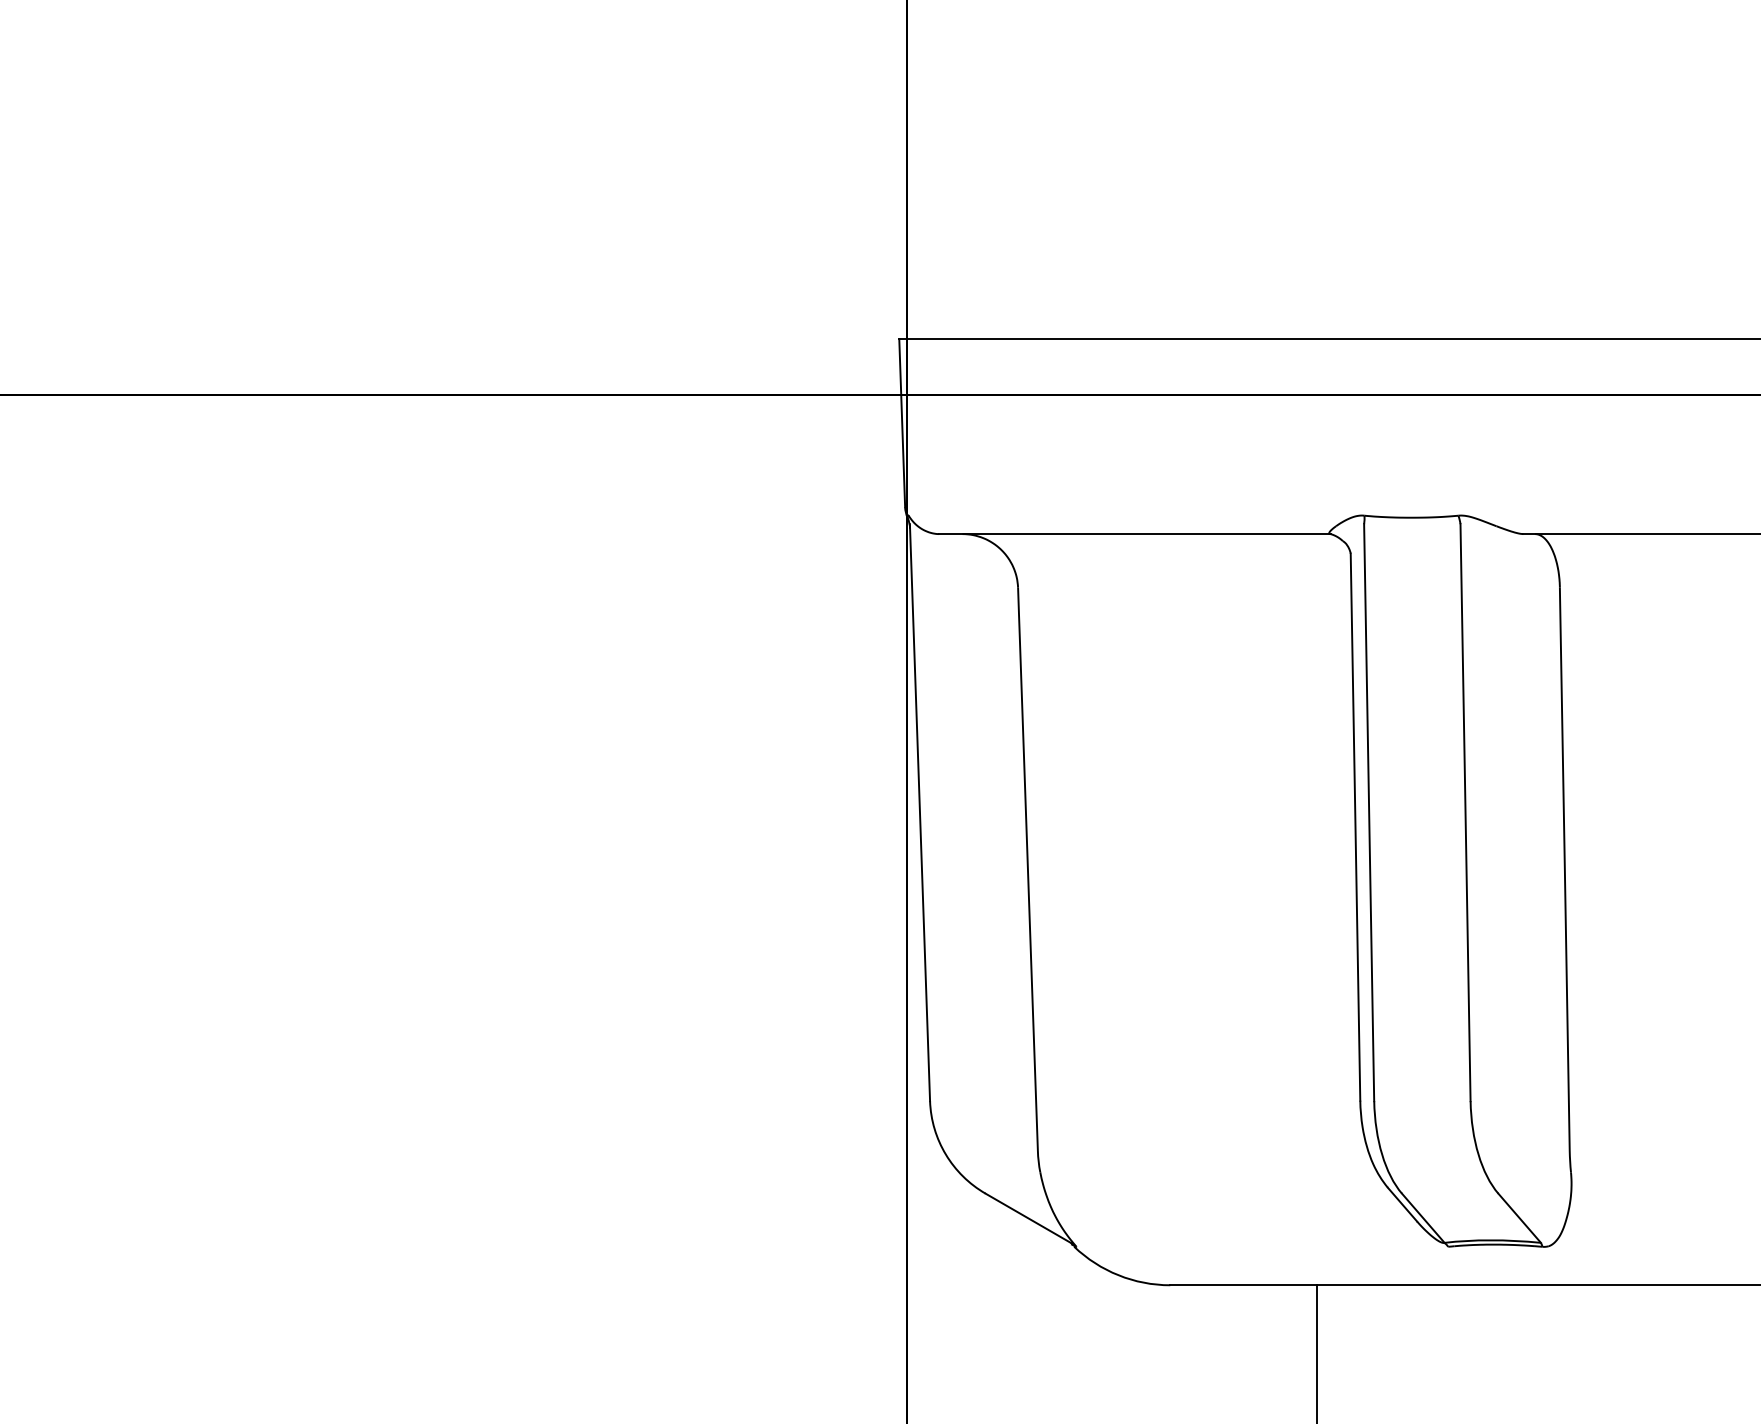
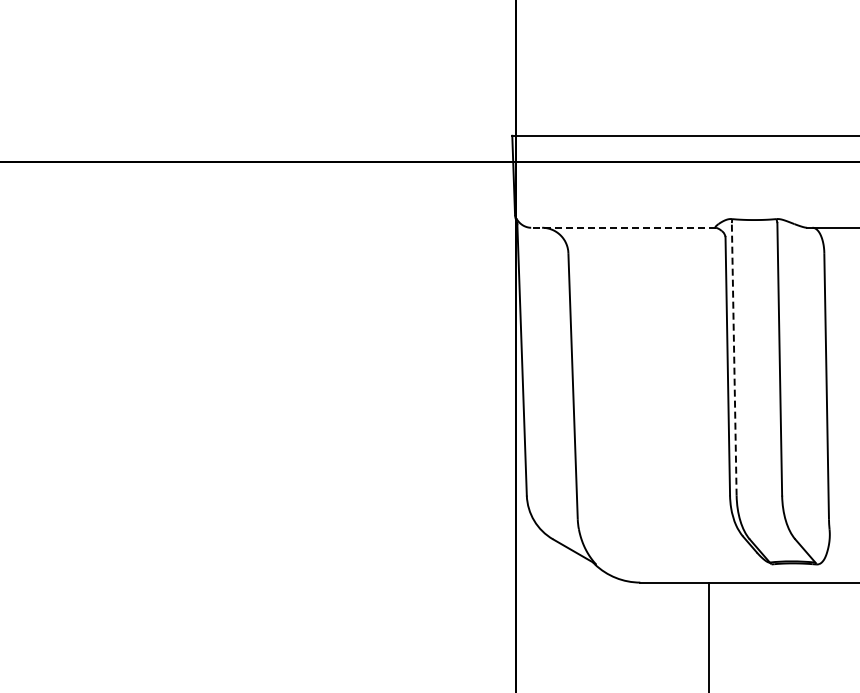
line: (1134, 533) -> (623, 227), solid -> dashed
line: (1369, 810) -> (734, 358), solid -> dashed

